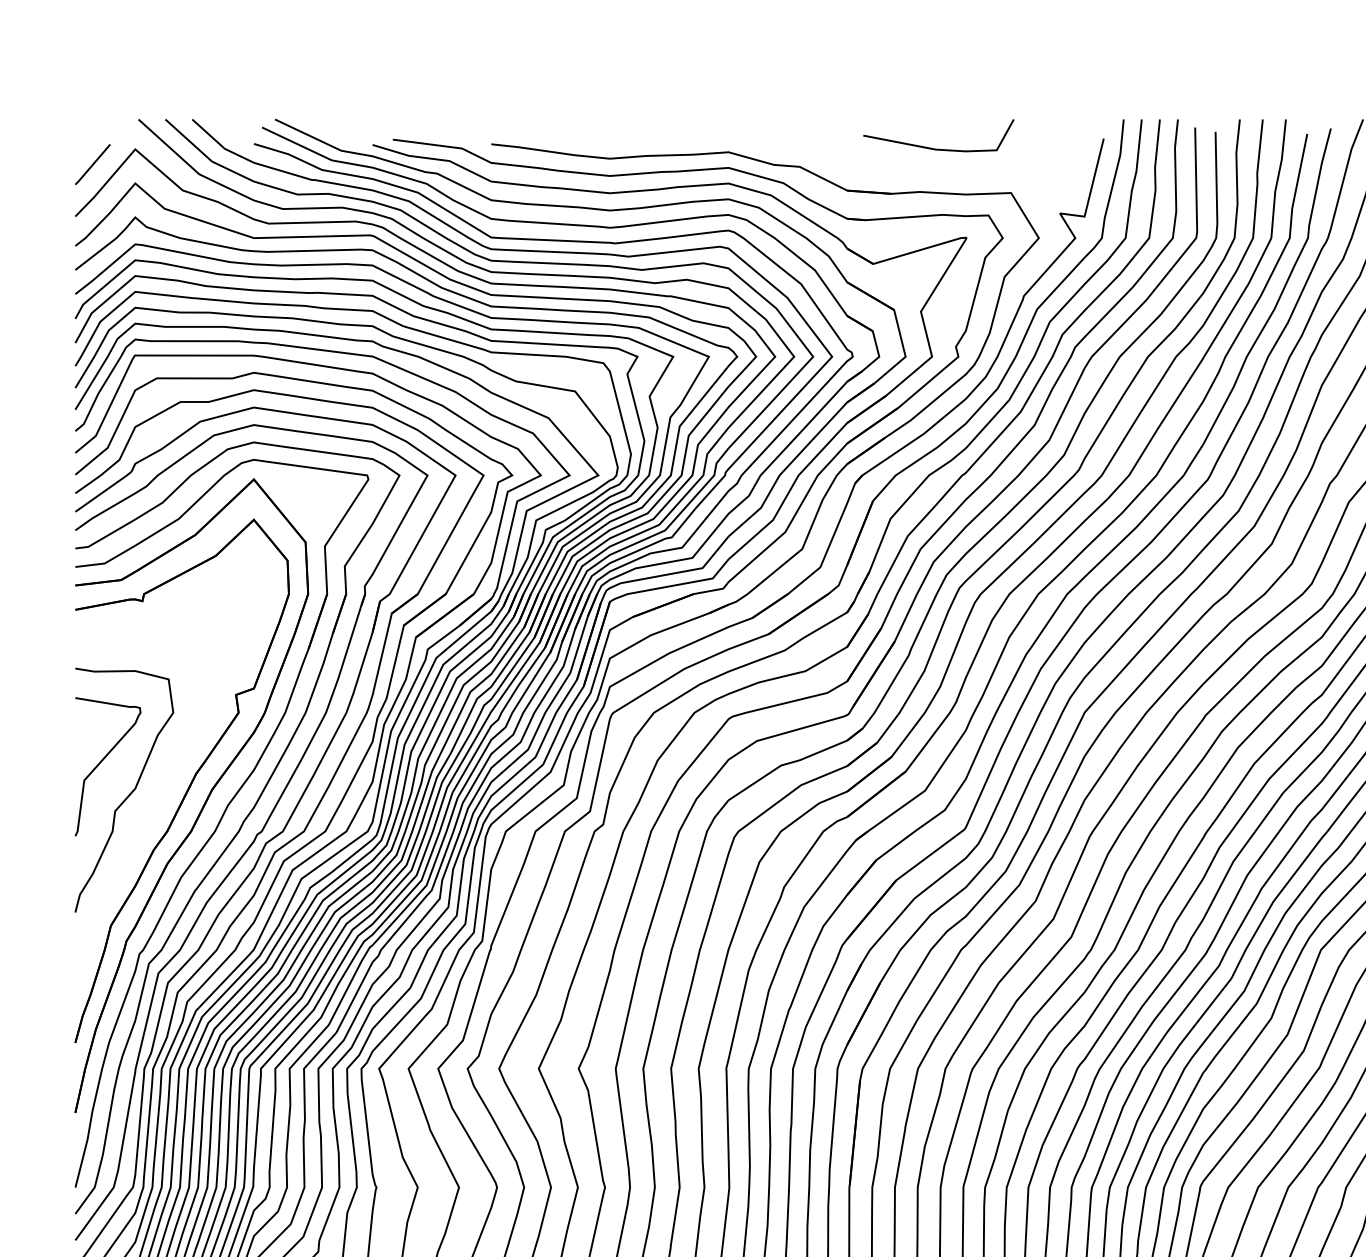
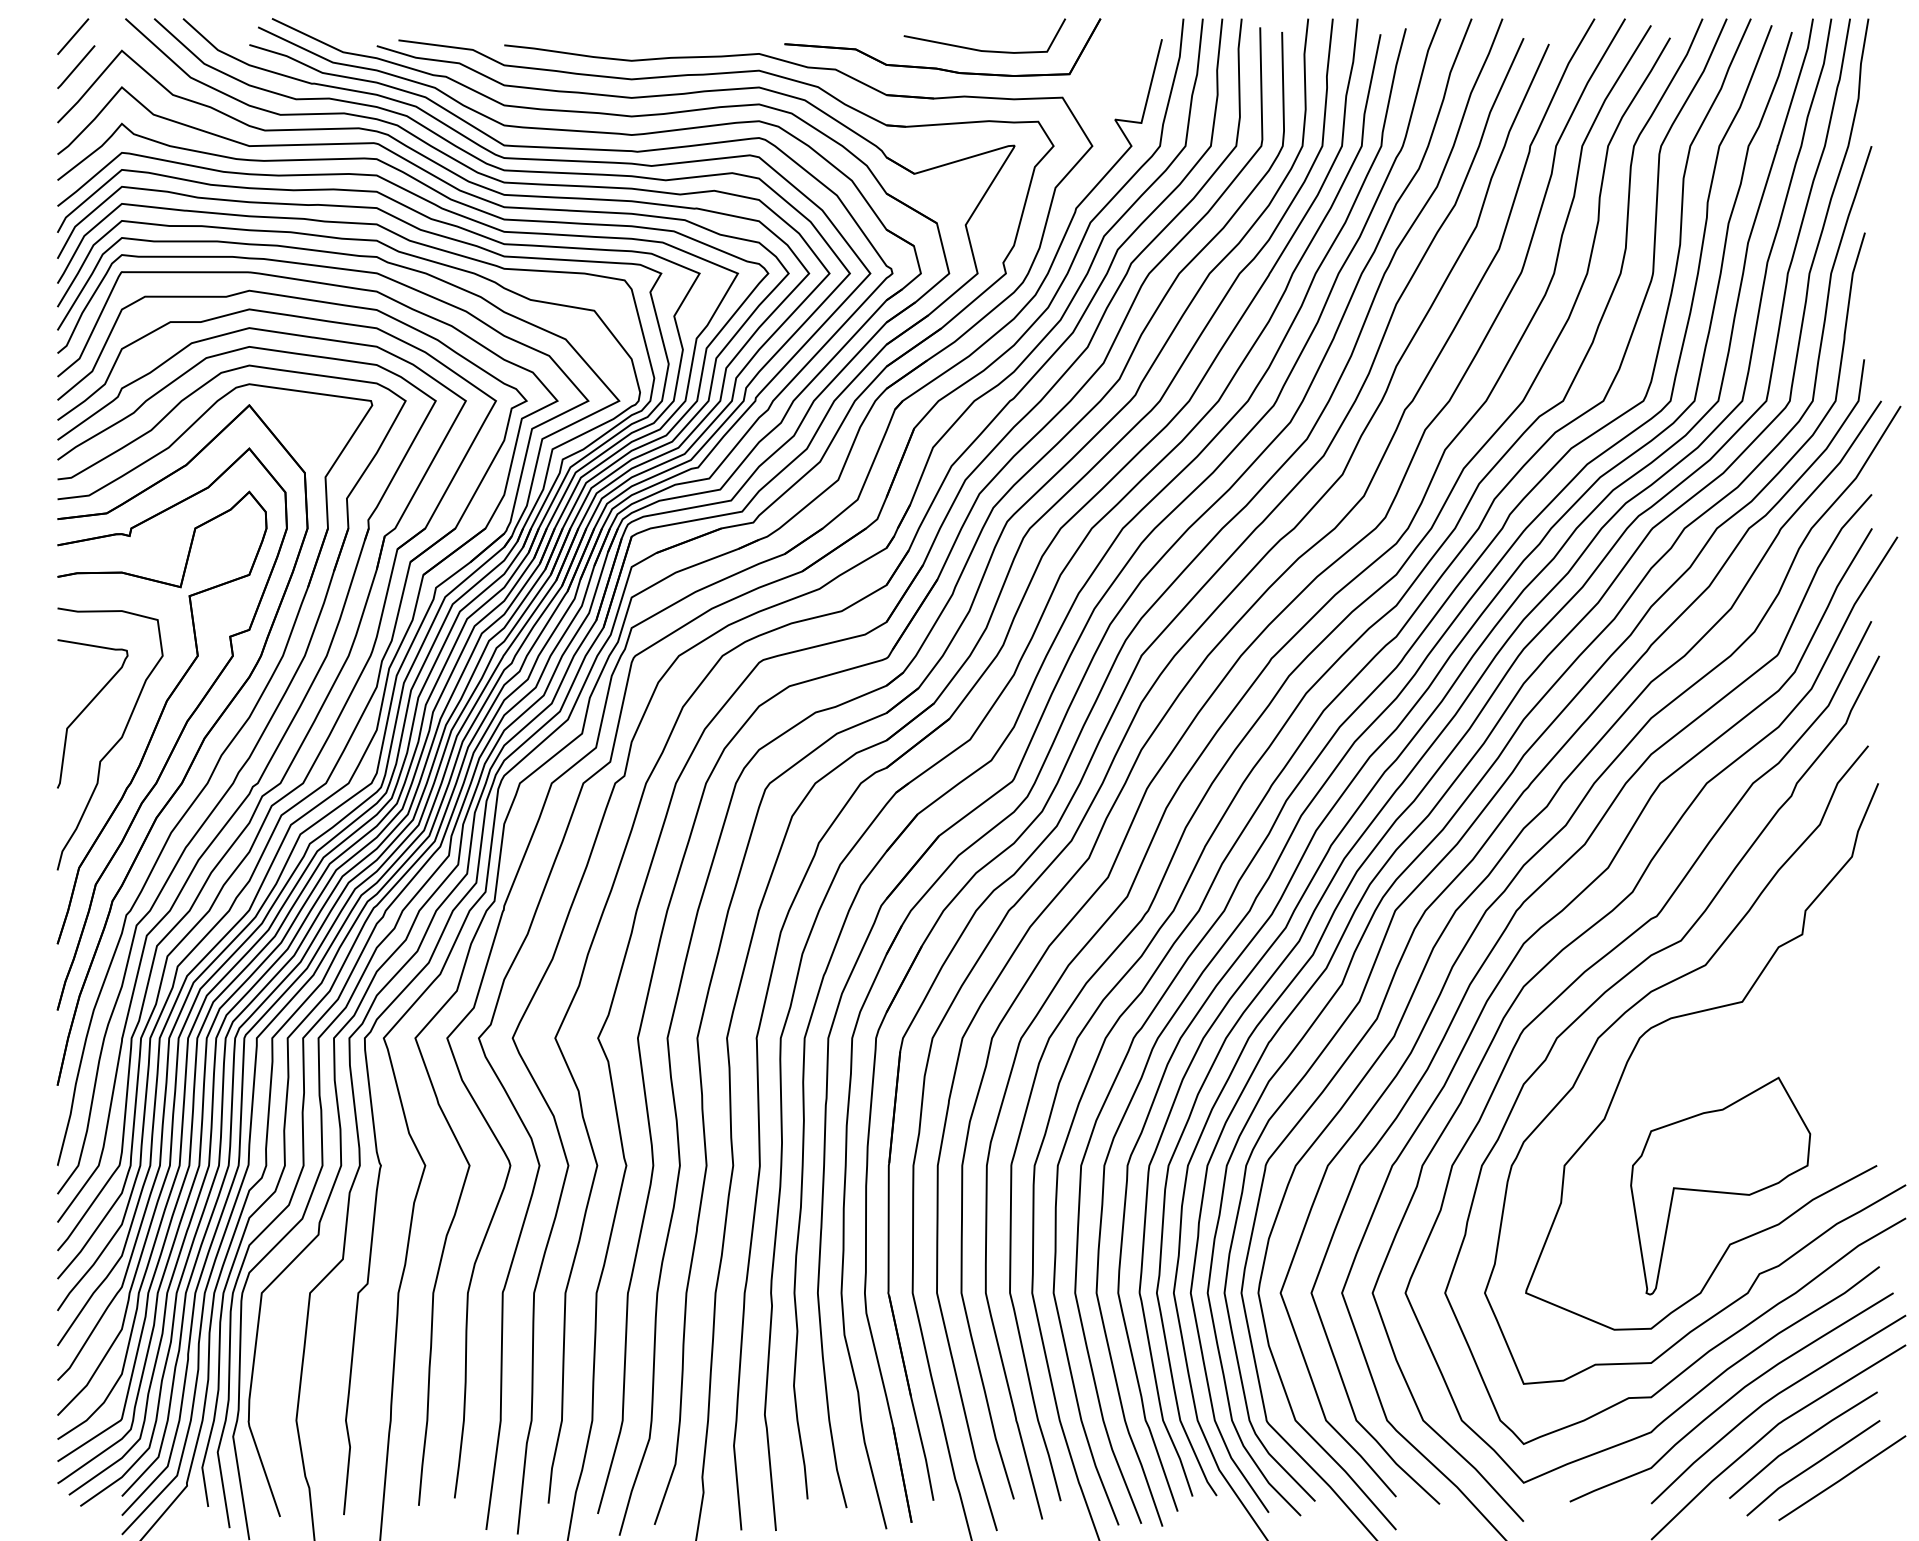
line: (90, 136) -> (73, 36), added
part: (894, 164) -> (937, 67), added
part: (172, 770) -> (161, 717), added

